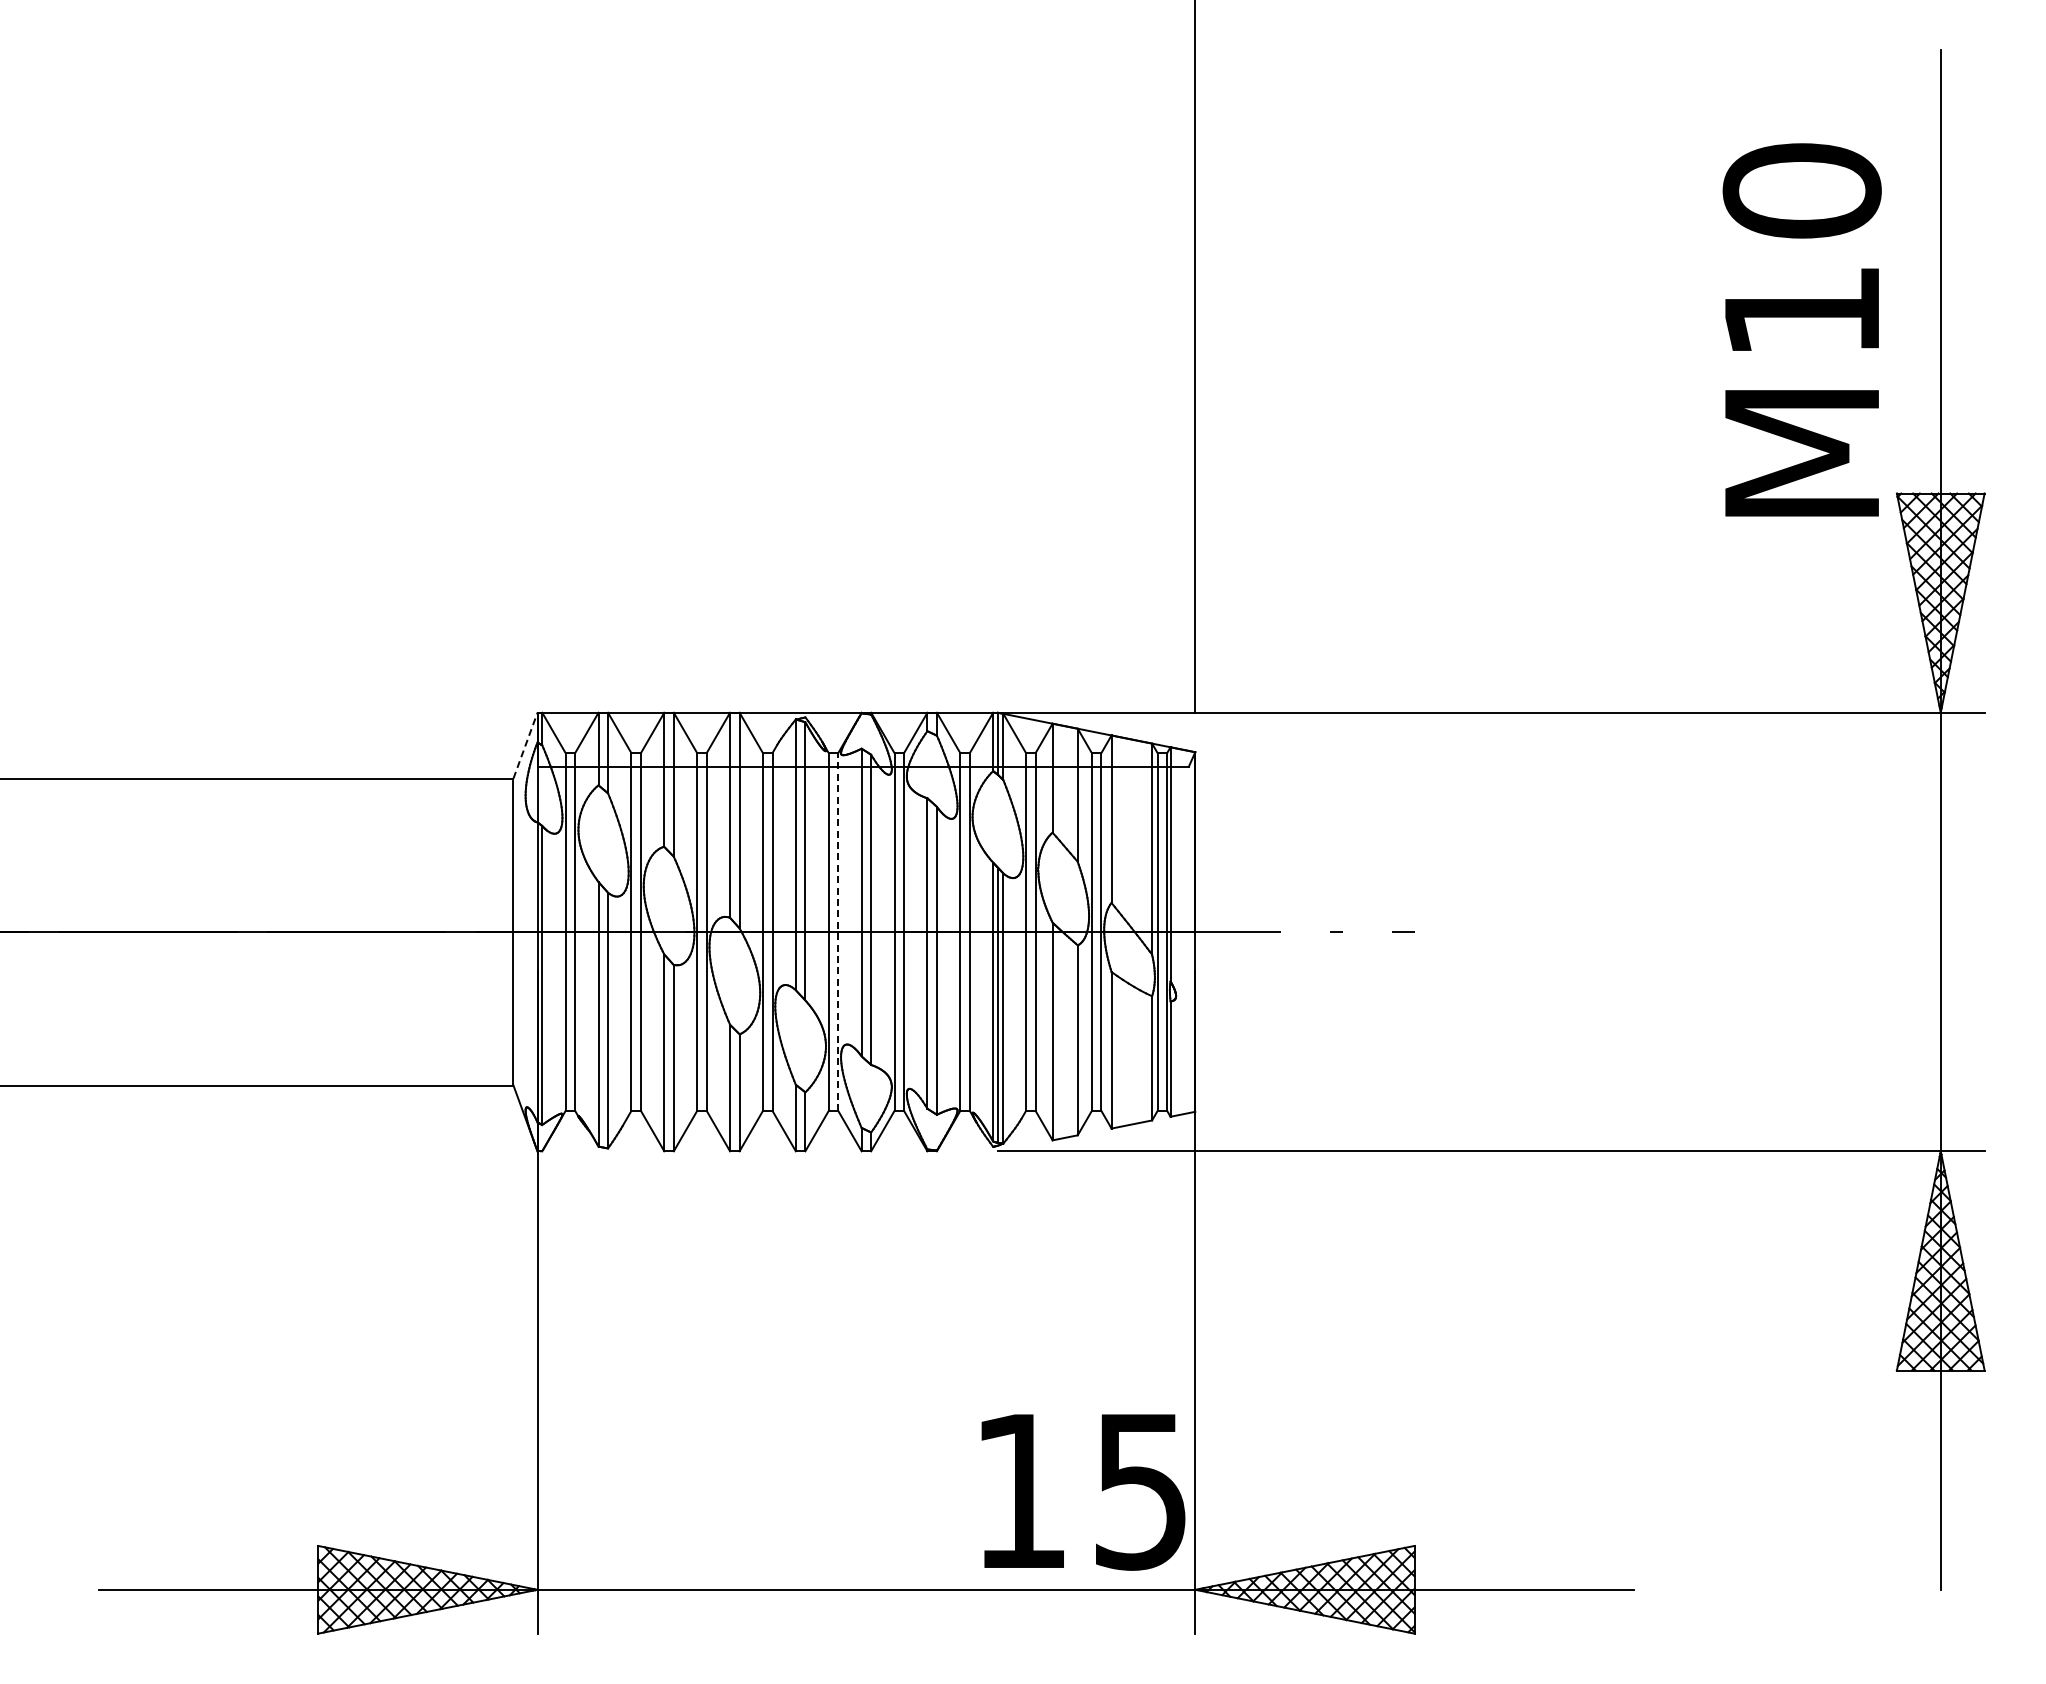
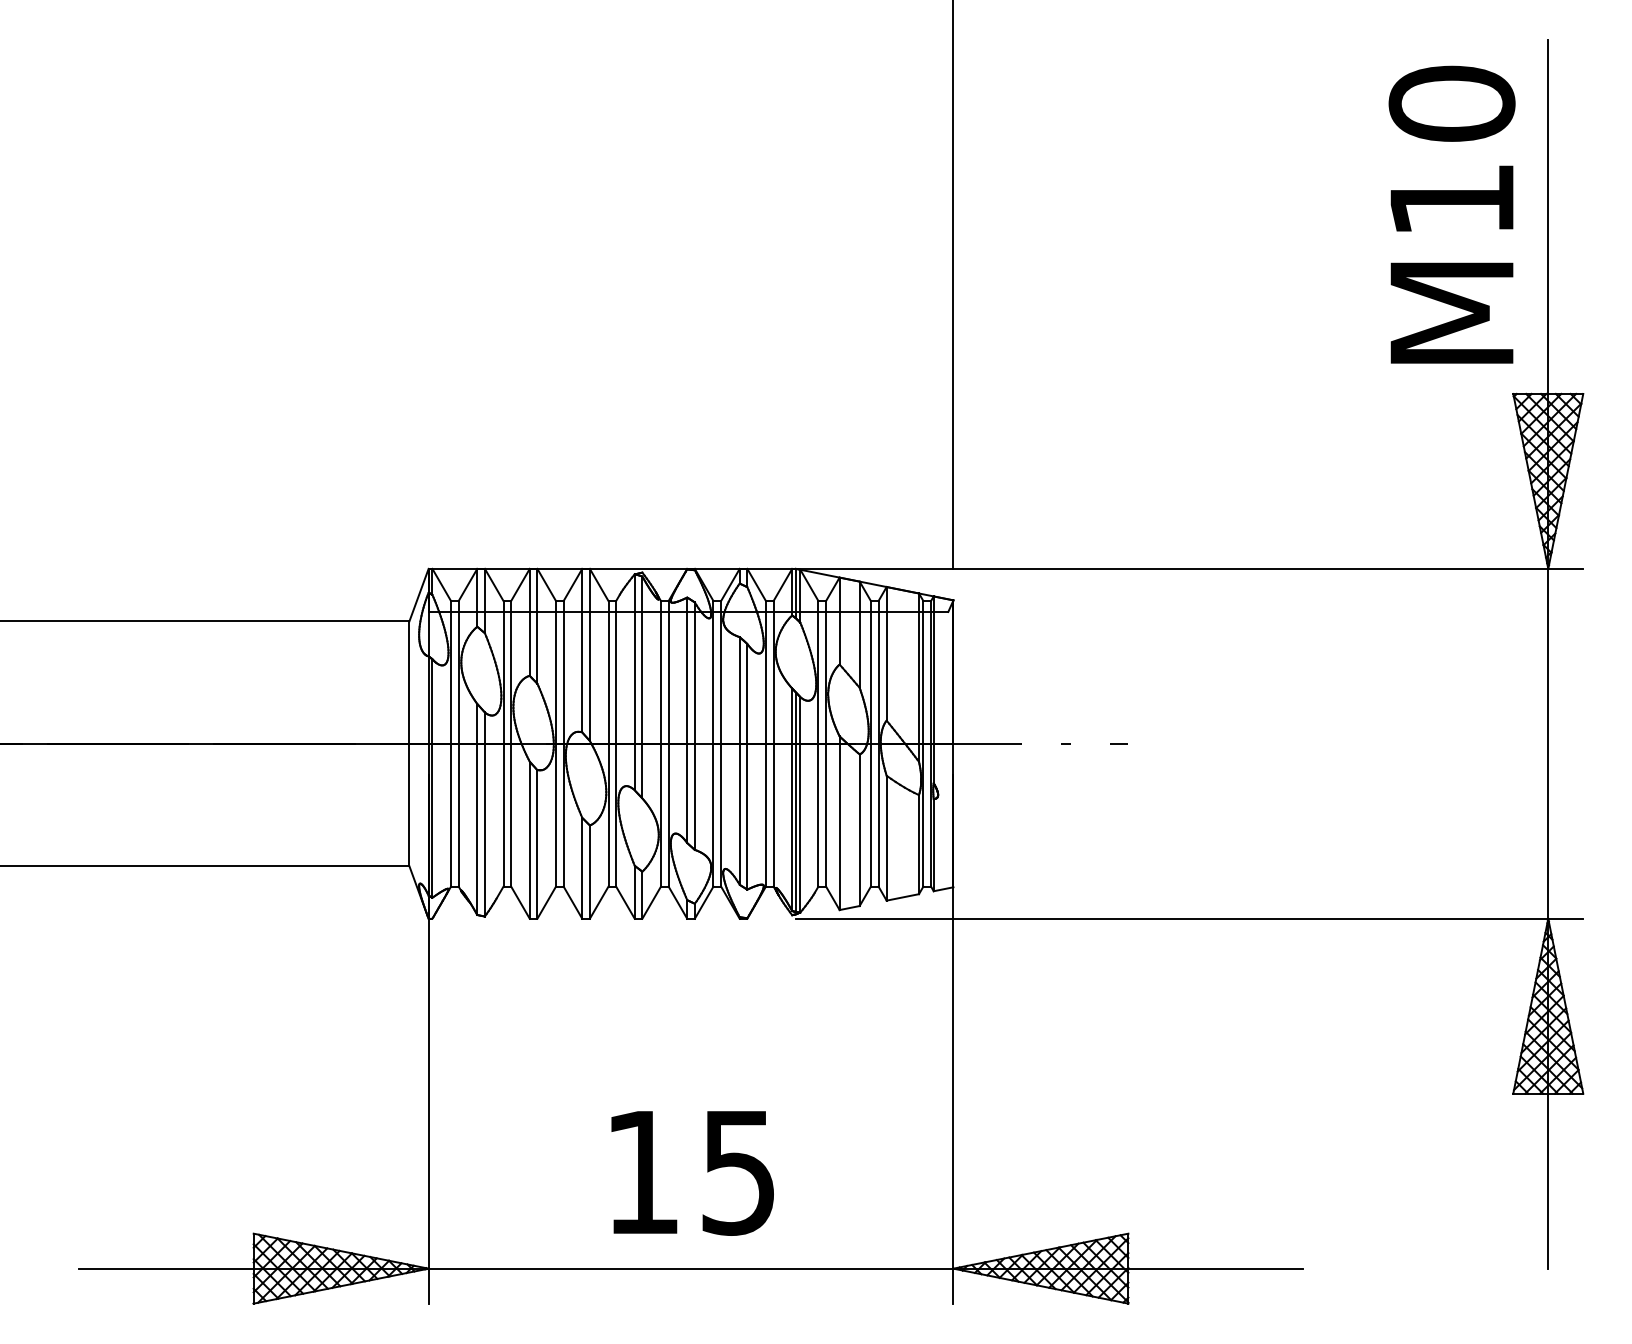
text: (1801, 329) -> (1451, 214), moved
line: (525, 745) -> (419, 595), dashed -> solid
line: (838, 932) -> (668, 744), dashed -> solid
text: (1083, 1492) -> (692, 1173), moved

